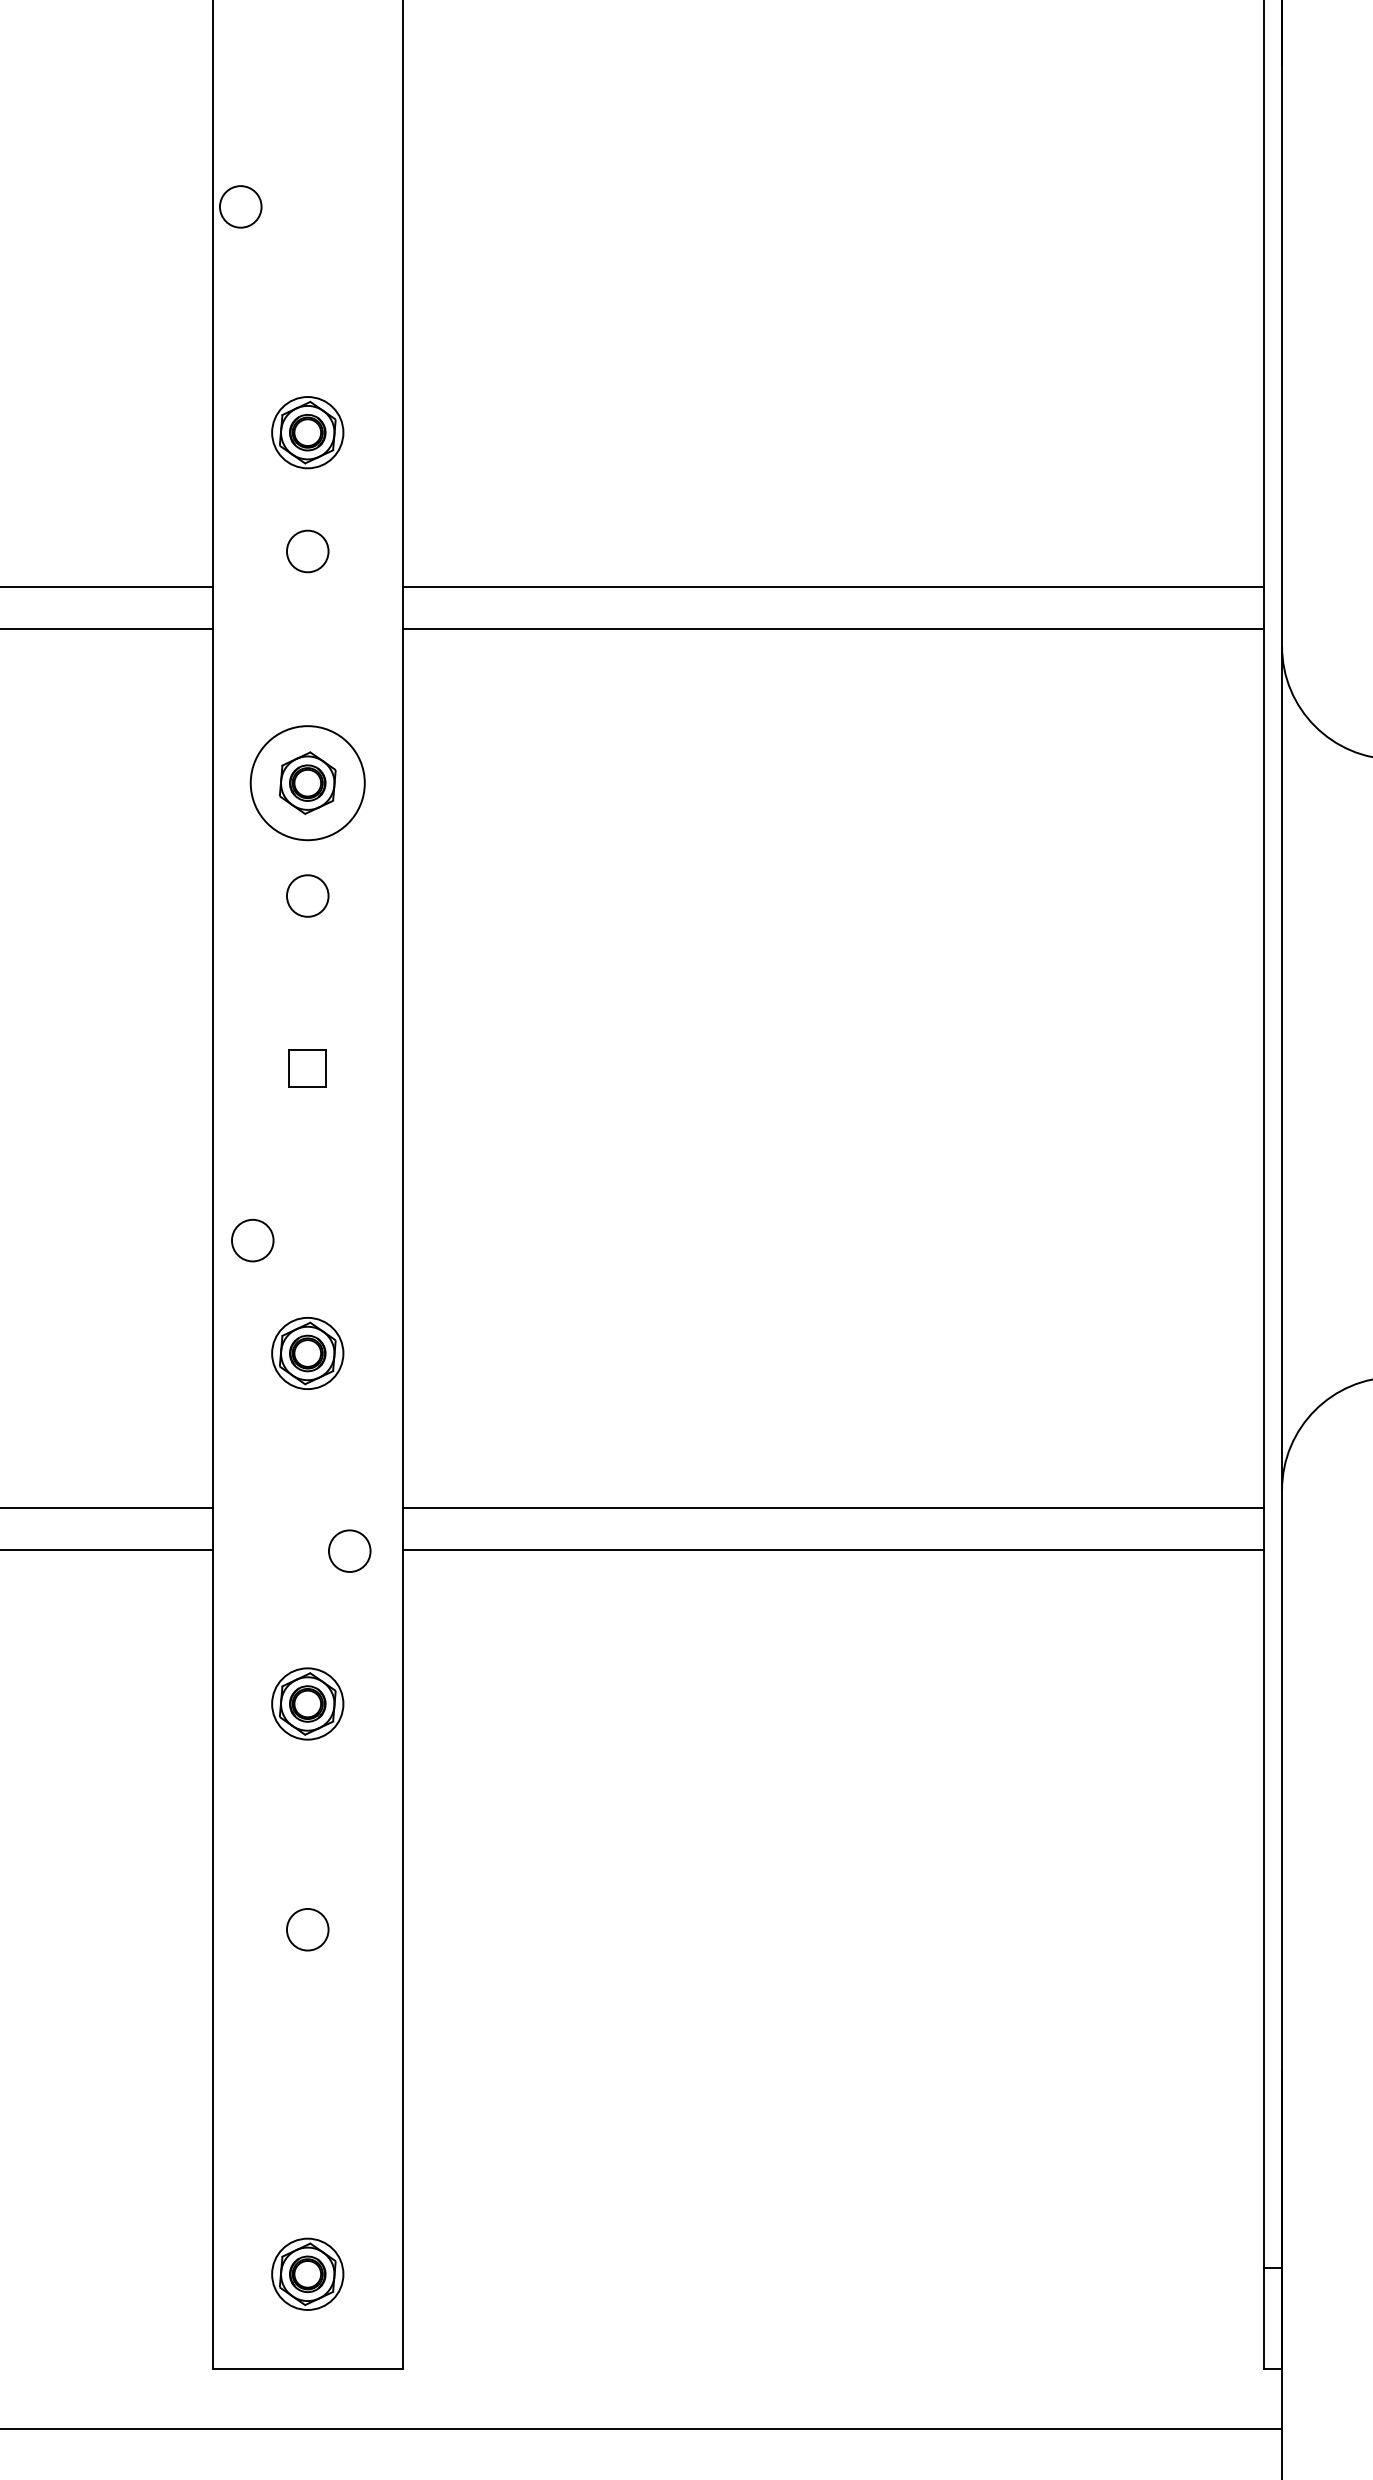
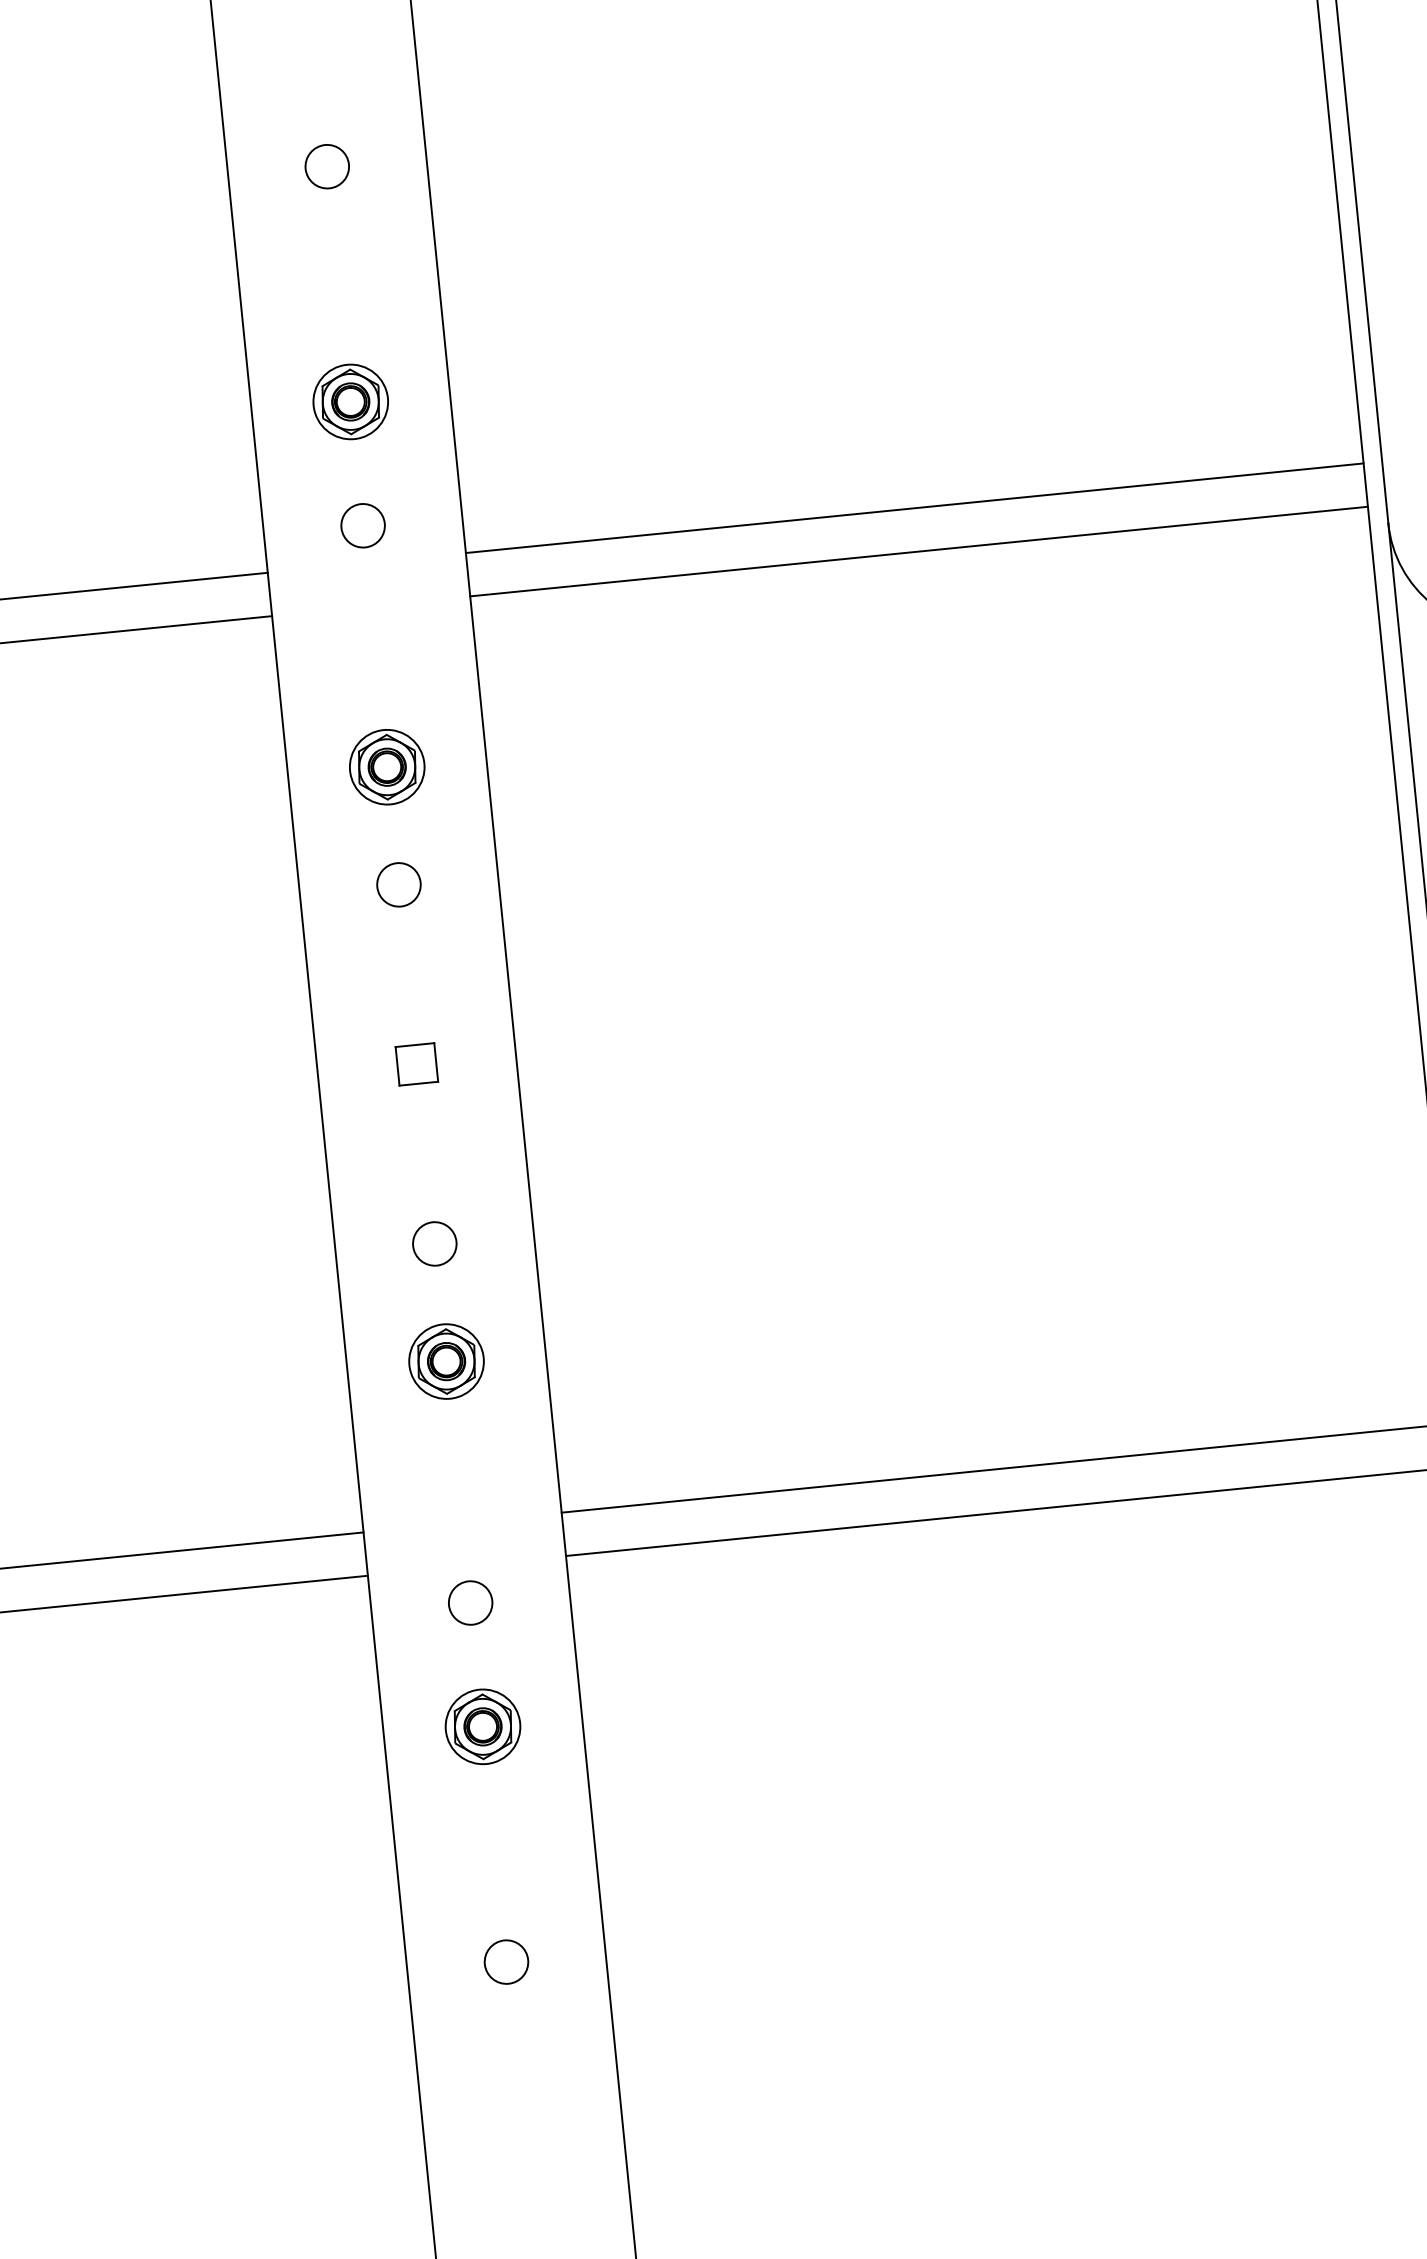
circle: (240, 206) -> (326, 166), moved
circle: (307, 782) -> (386, 766), size x0.62
circle: (252, 1240) -> (434, 1243), moved
circle: (349, 1550) -> (470, 1602), moved

